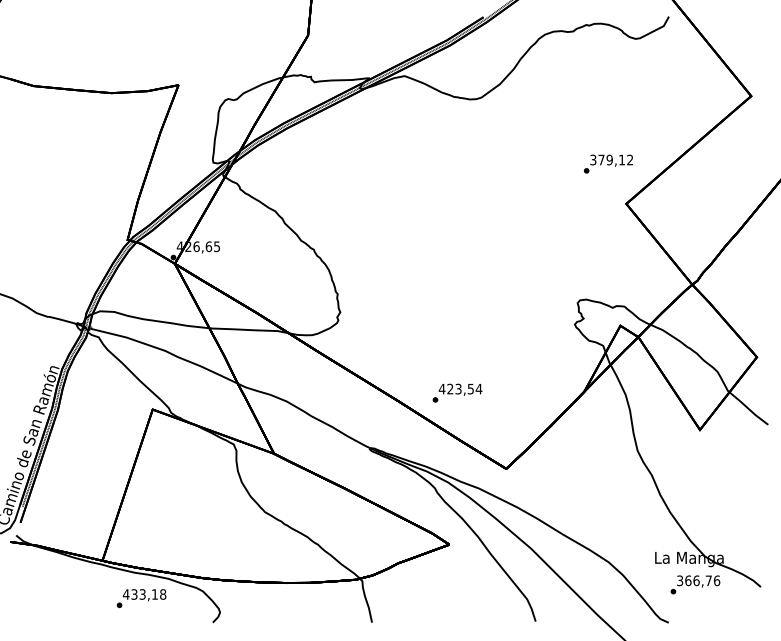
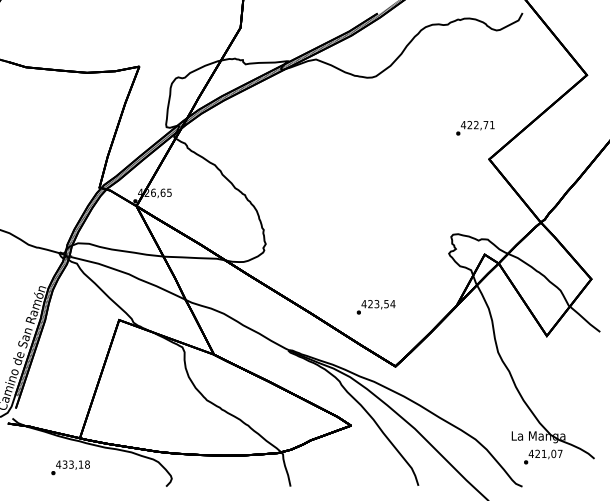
text: (611, 159) -> (477, 124), 379,12 -> 422,71
text: (457, 392) -> (376, 306), moved
text: (698, 580) -> (545, 453), 366,76 -> 421,07
text: (141, 598) -> (70, 467), moved

